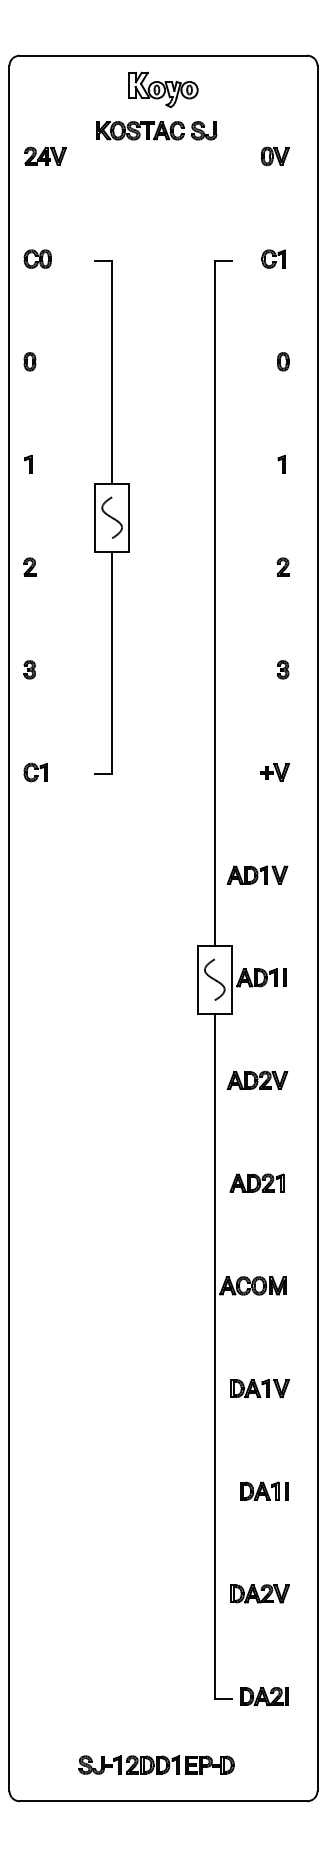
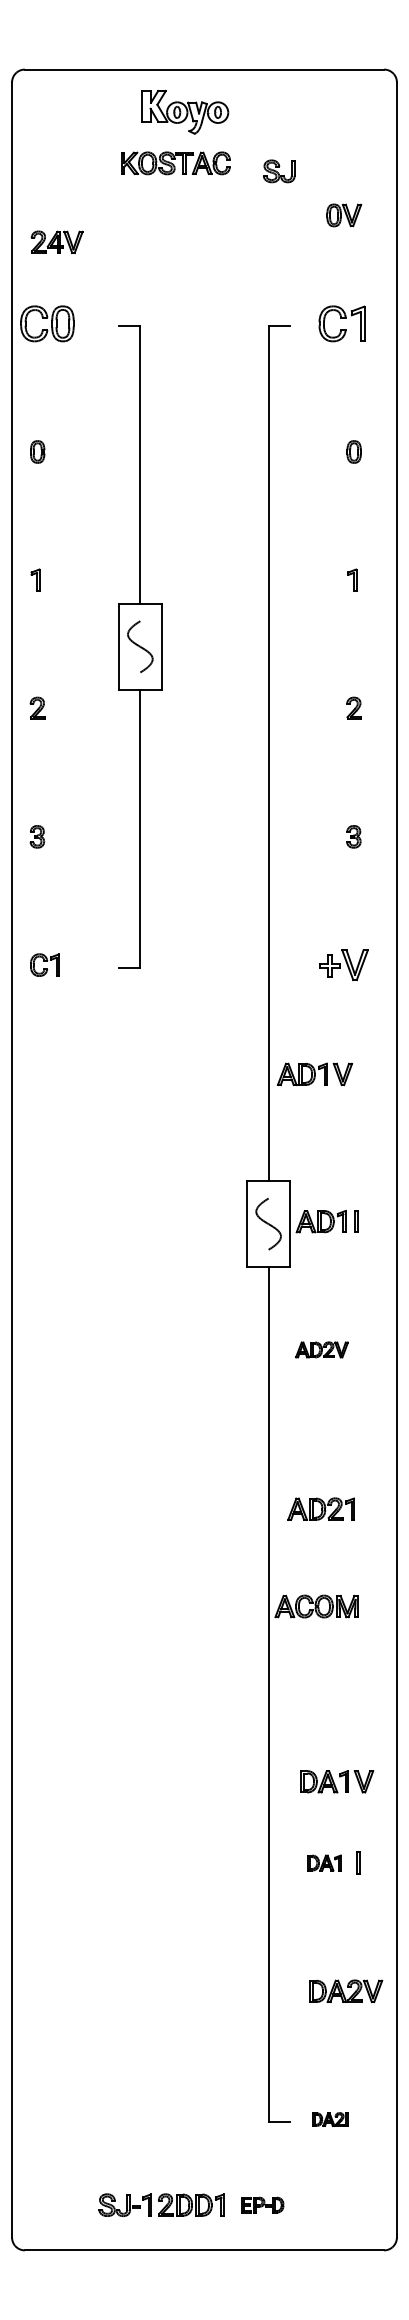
part: (163, 89) -> (185, 111), moved
part: (204, 130) -> (279, 171), moved
part: (45, 155) -> (56, 241), moved
part: (275, 156) -> (344, 215), moved
part: (37, 258) -> (47, 323), size x1.6
part: (273, 258) -> (342, 323), size x1.6
part: (275, 772) -> (344, 964), size x1.4
part: (257, 875) -> (314, 1074), moved
part: (257, 1080) -> (321, 1349), size x0.7
part: (256, 1182) -> (320, 1508), moved
part: (260, 1388) -> (337, 1781), moved
part: (259, 1490) -> (324, 1862), size x0.7
part: (260, 1593) -> (346, 1990), moved
part: (264, 1696) -> (330, 2119), size x0.6
part: (209, 1764) -> (262, 2204), size x0.7

